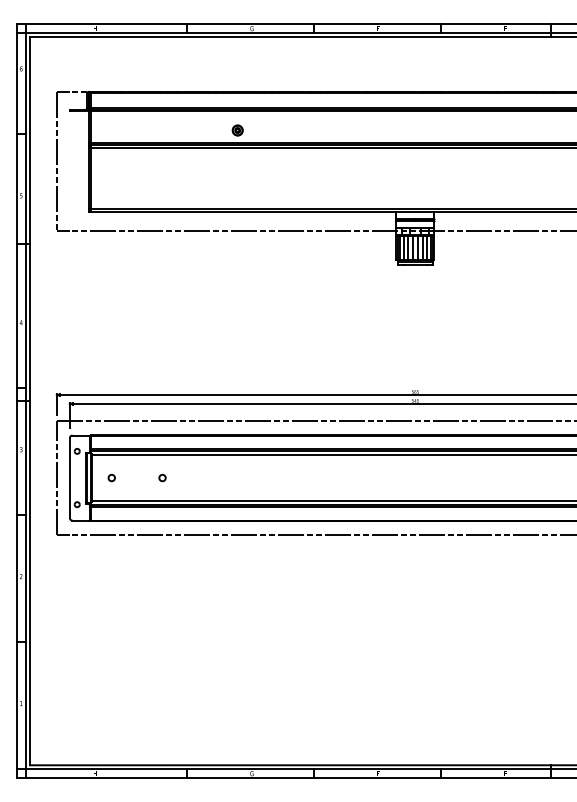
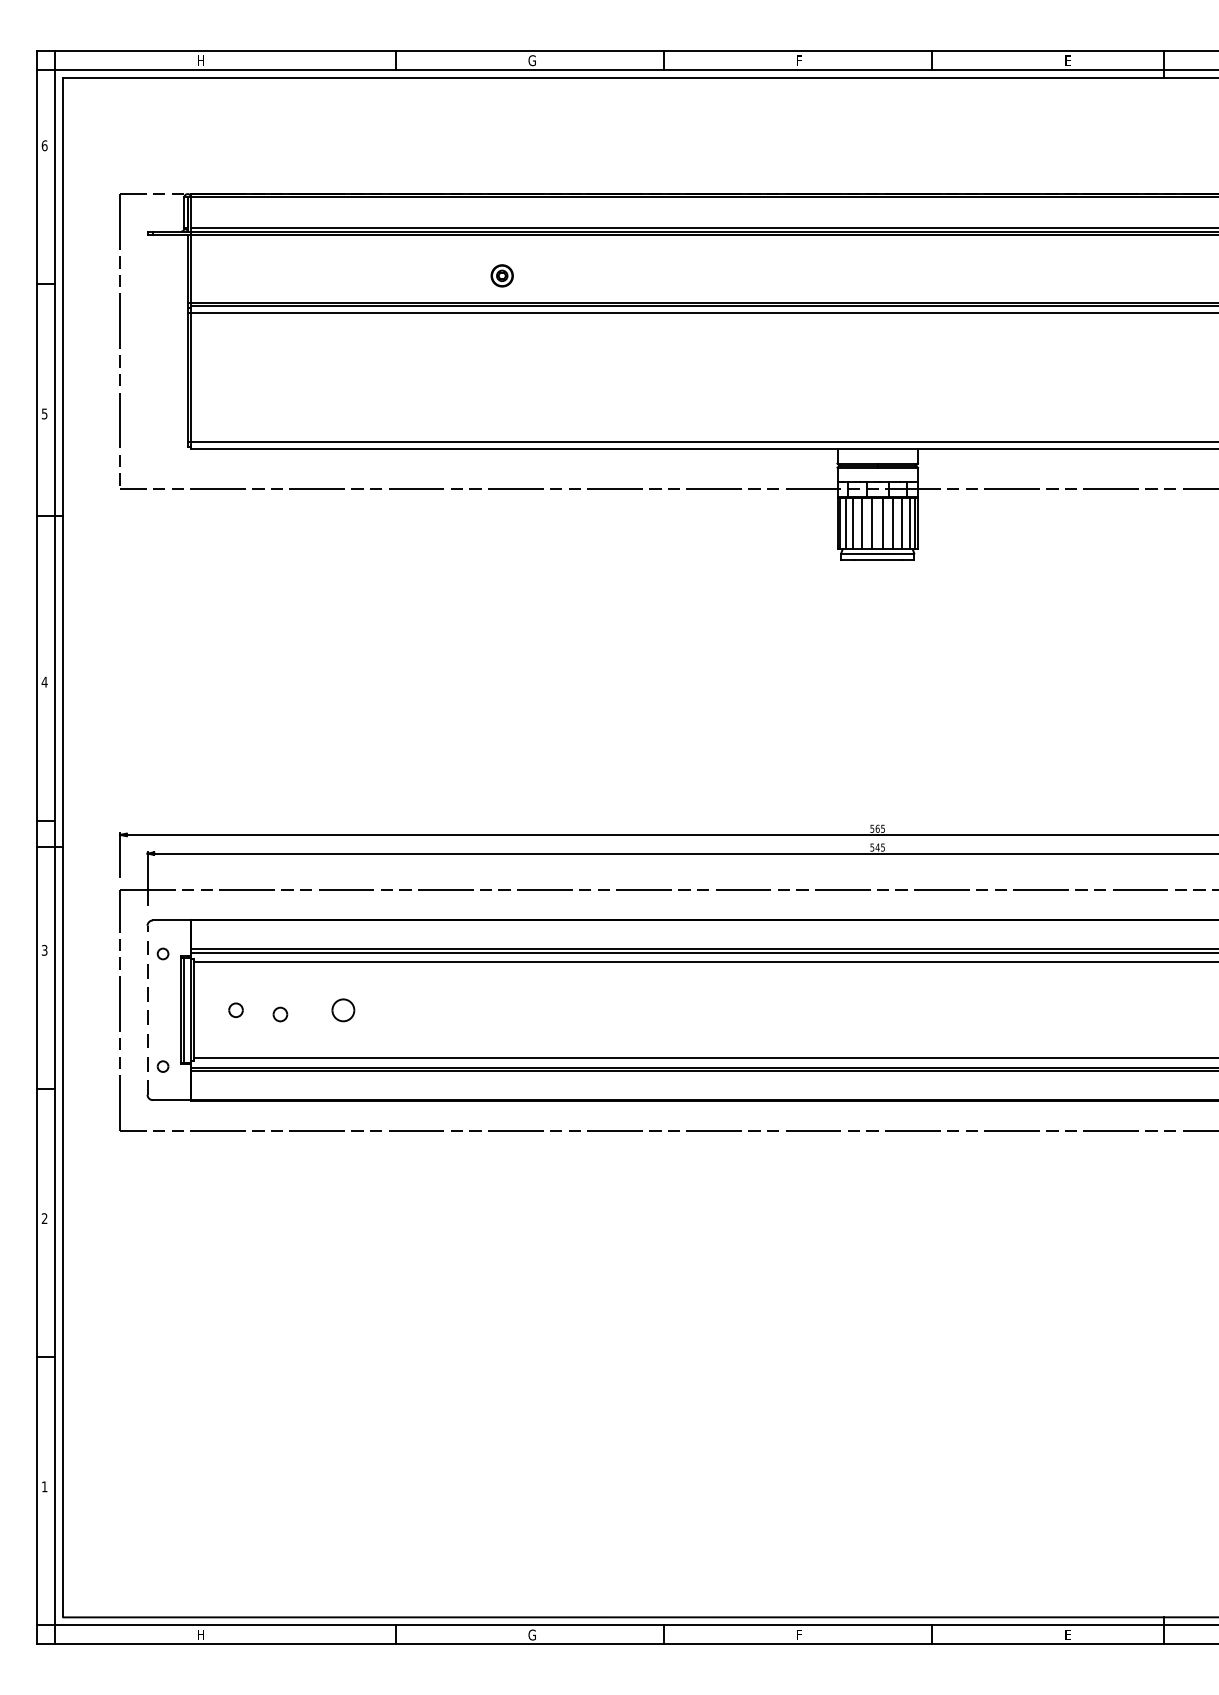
part: (162, 477) -> (343, 1009), size x1.6
line: (69, 478) -> (146, 1011), solid -> dashed
part: (132, 479) -> (279, 1013), added

